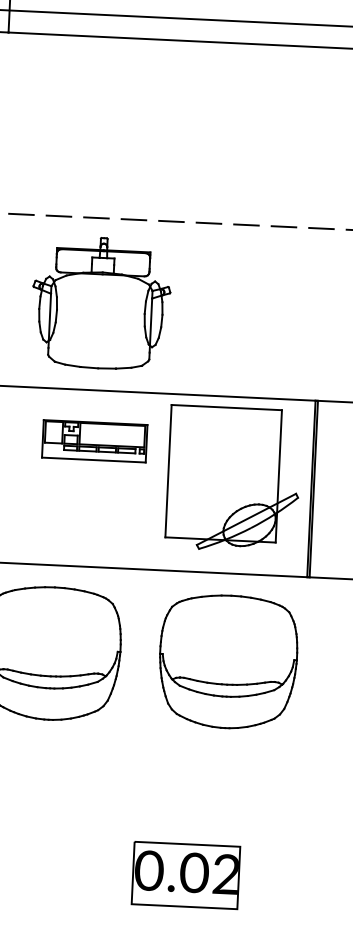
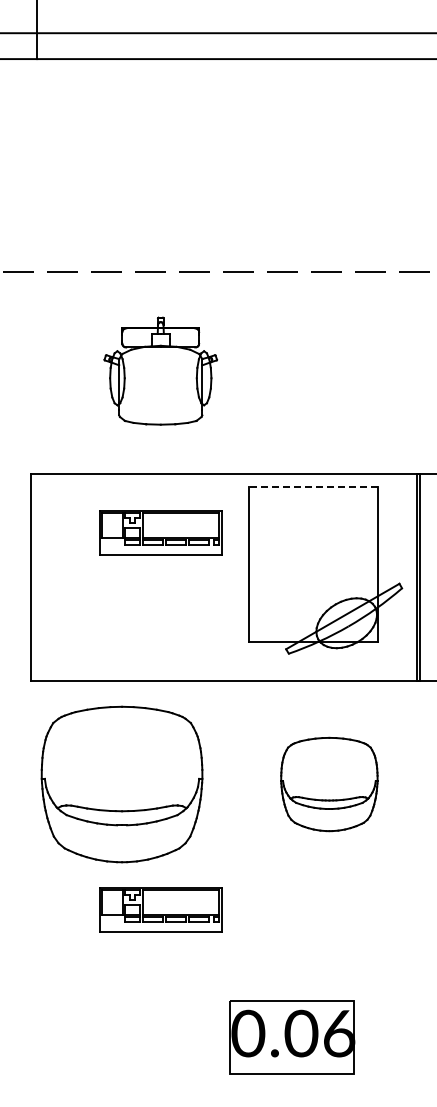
part: (101, 302) -> (160, 370), size x0.7
line: (226, 407) -> (313, 486), solid -> dashed
part: (228, 661) -> (329, 784), size x0.6
part: (79, 761) -> (160, 909), added
text: (226, 874) -> (339, 1033), 0.02 -> 0.06

